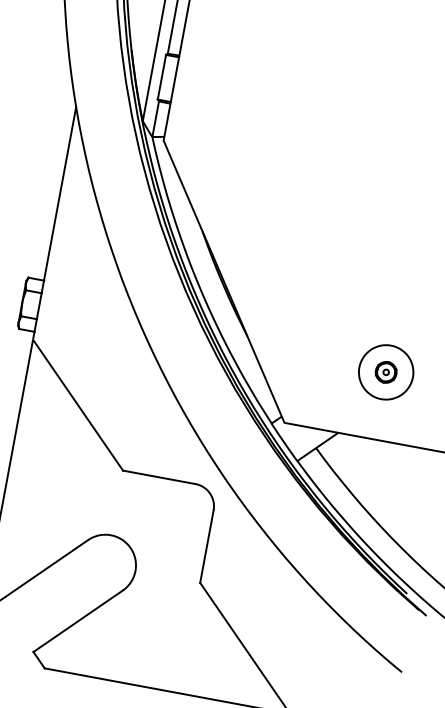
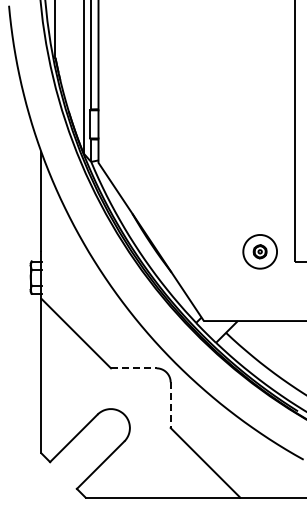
part: (385, 371) -> (259, 251), moved
line: (158, 477) -> (133, 368), solid -> dashed
line: (206, 547) -> (170, 405), solid -> dashed

